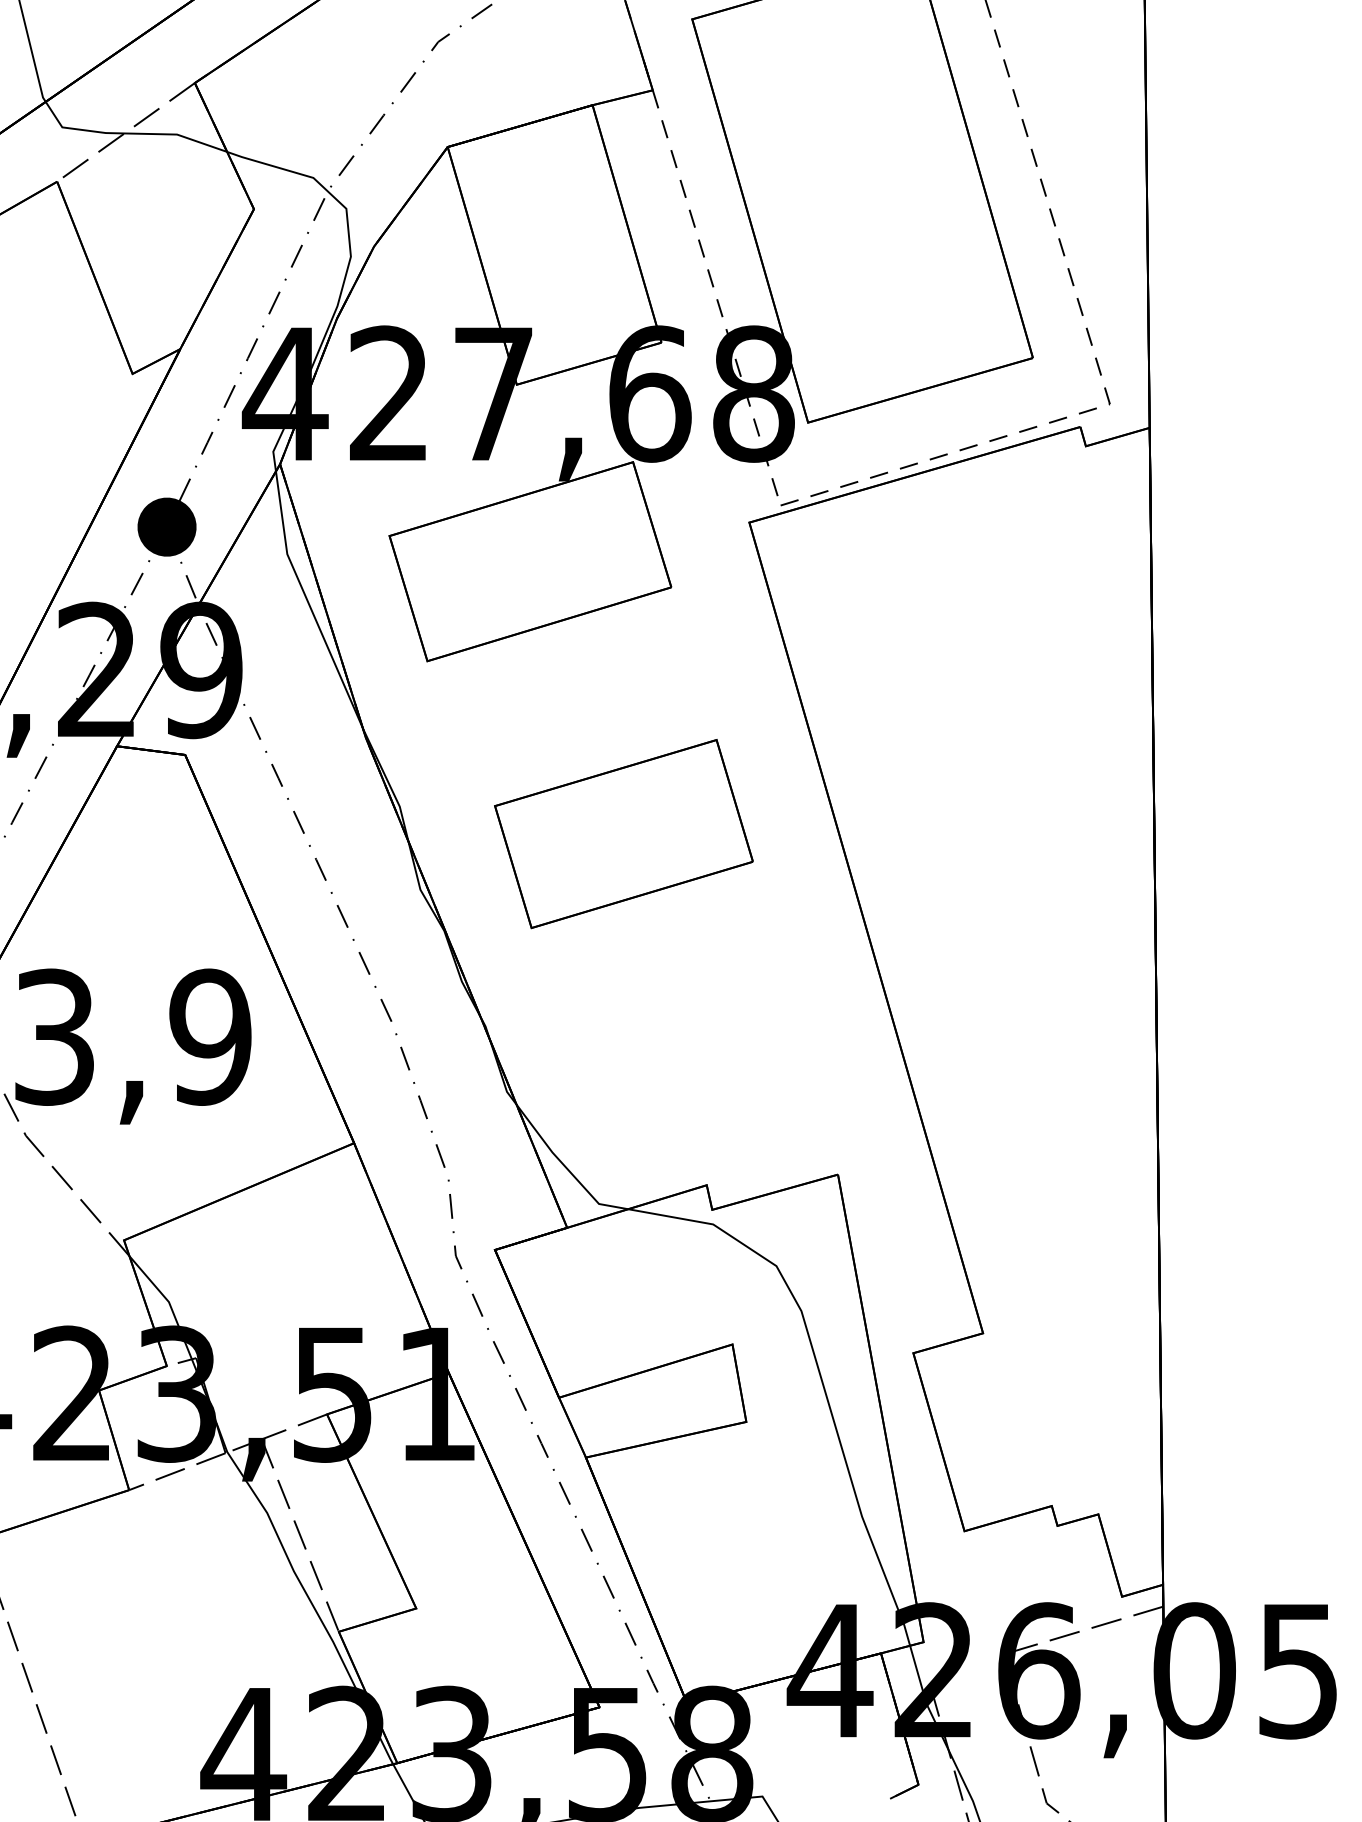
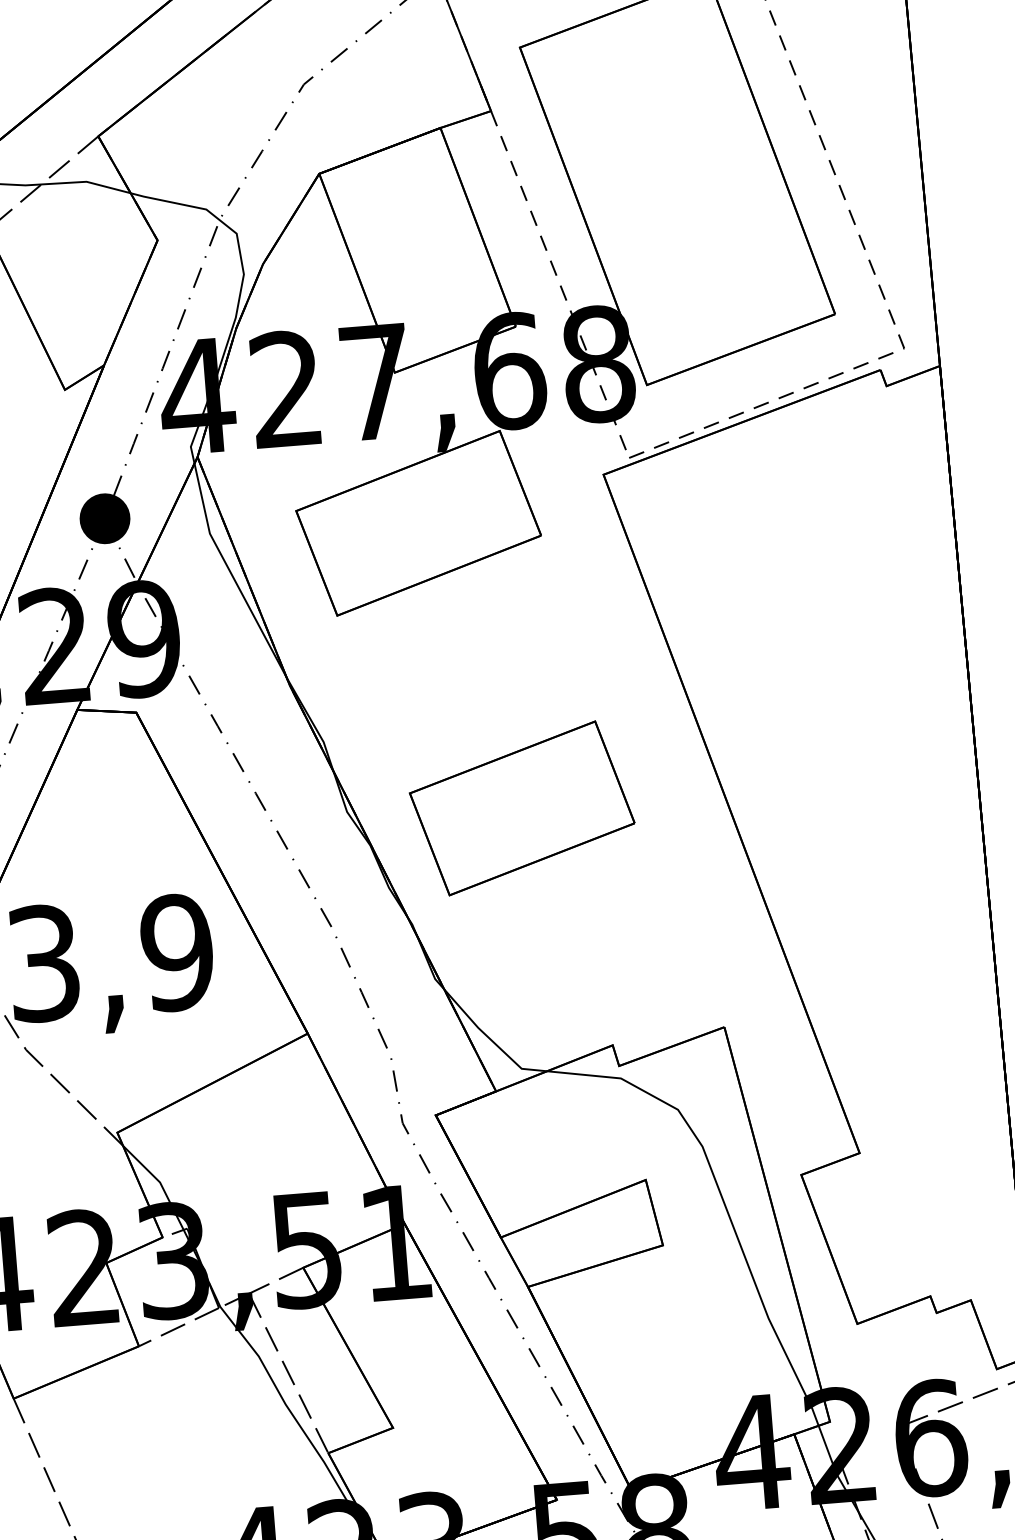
part: (623, 834) -> (521, 808), moved

